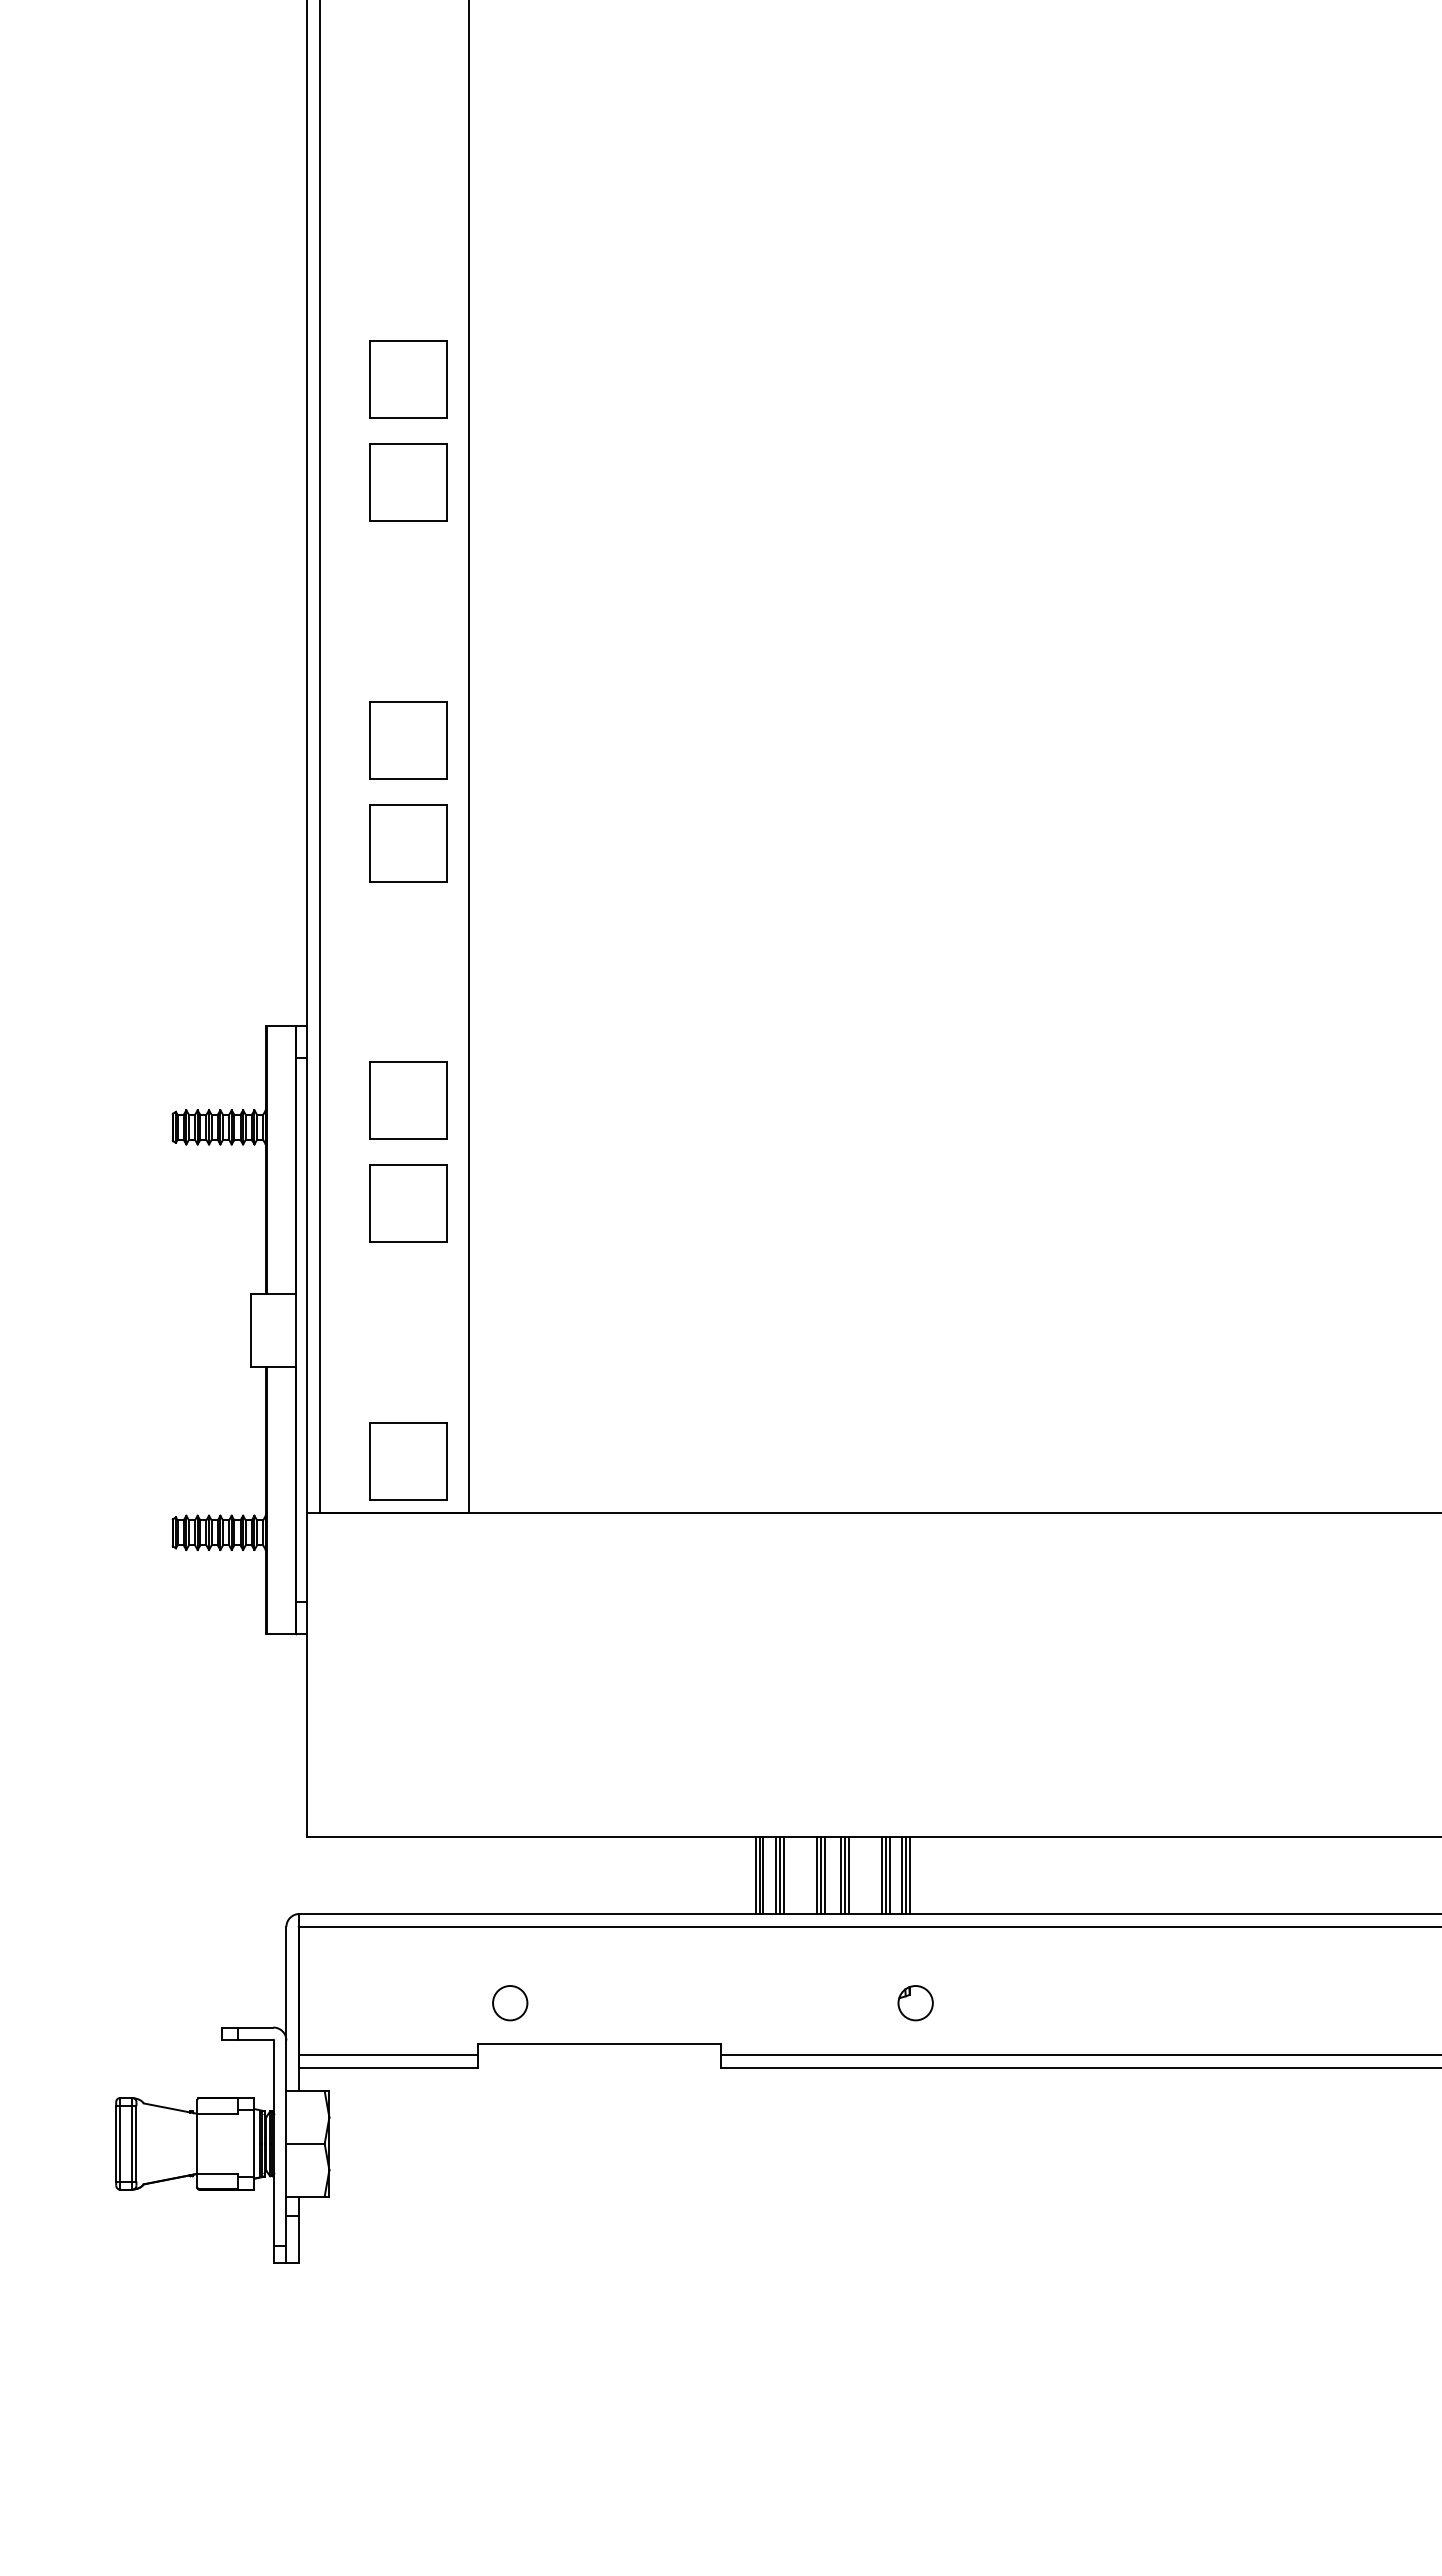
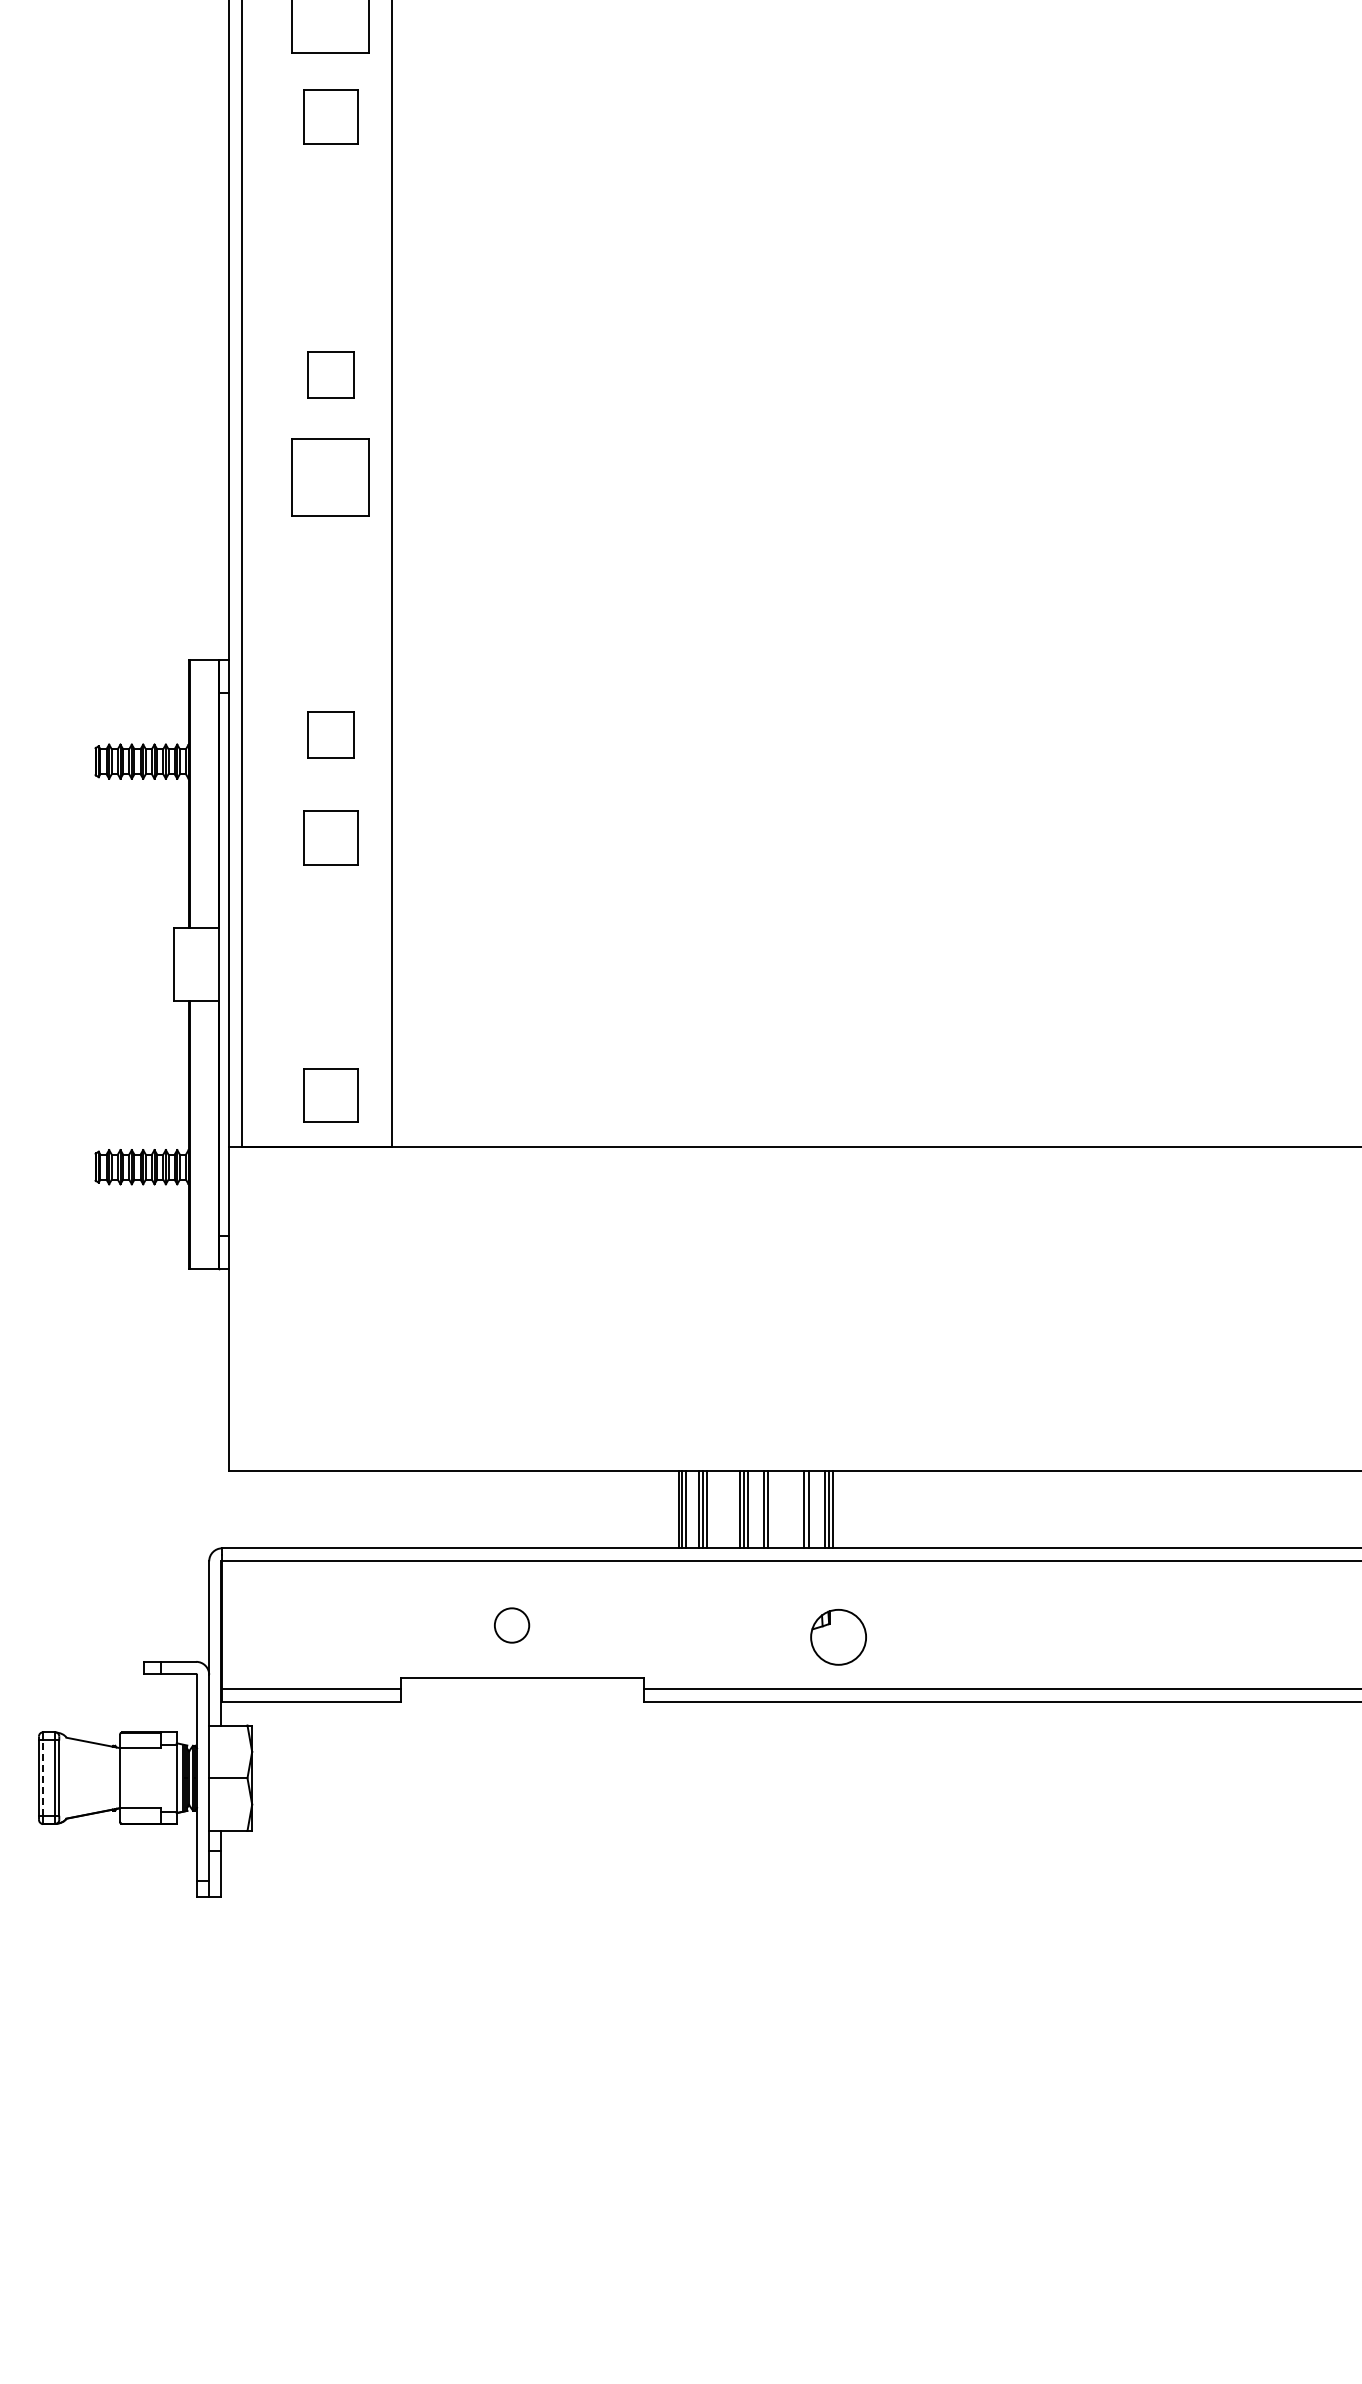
part: (408, 482) -> (331, 116), size x0.7
part: (408, 740) -> (331, 374), size x0.6
part: (408, 1100) -> (331, 734), size x0.6
part: (408, 1203) -> (331, 837), size x0.7
part: (408, 1461) -> (331, 1095), size x0.7
line: (849, 1875) -> (772, 1509), removed
line: (889, 1875) -> (812, 1509), removed
circle: (510, 2003) -> (512, 1625), moved
part: (915, 2003) -> (838, 1637), size x1.6
line: (120, 2143) -> (43, 1777), solid -> dashed

